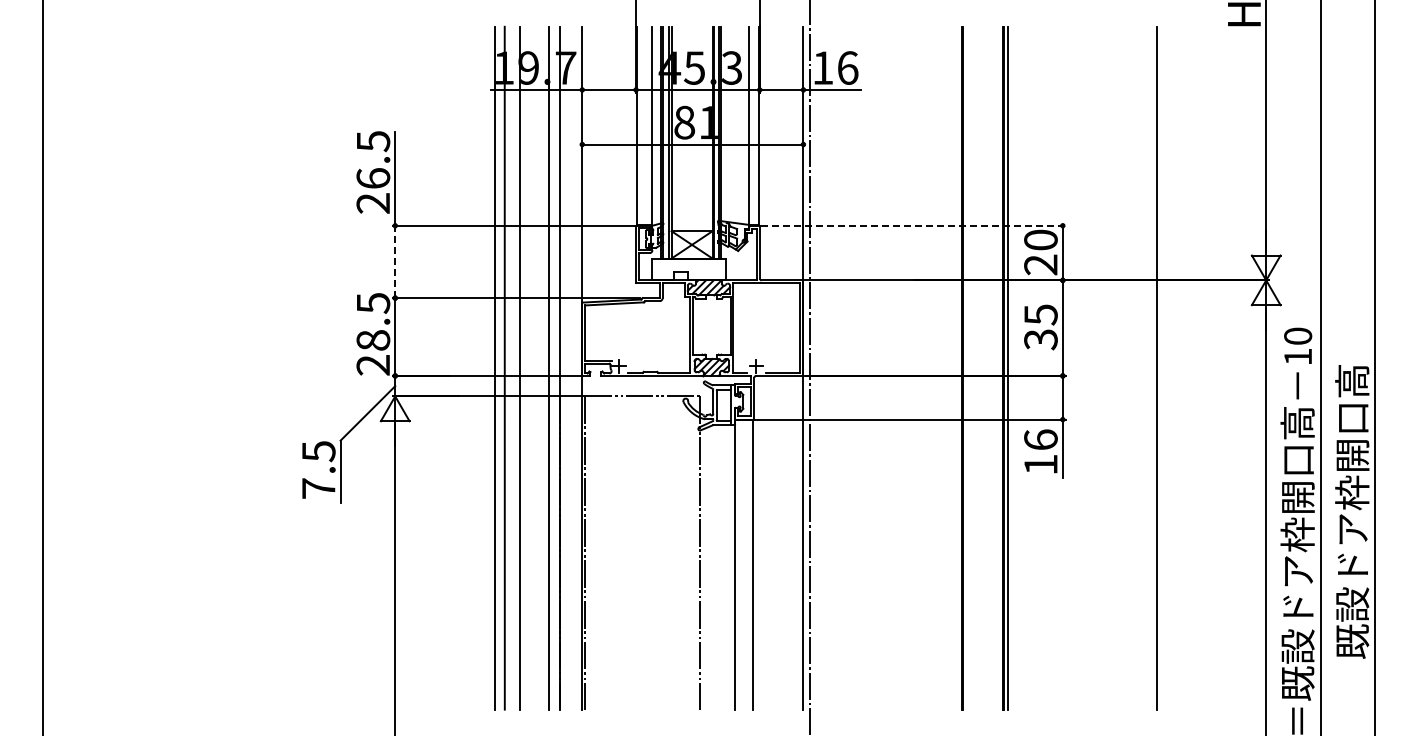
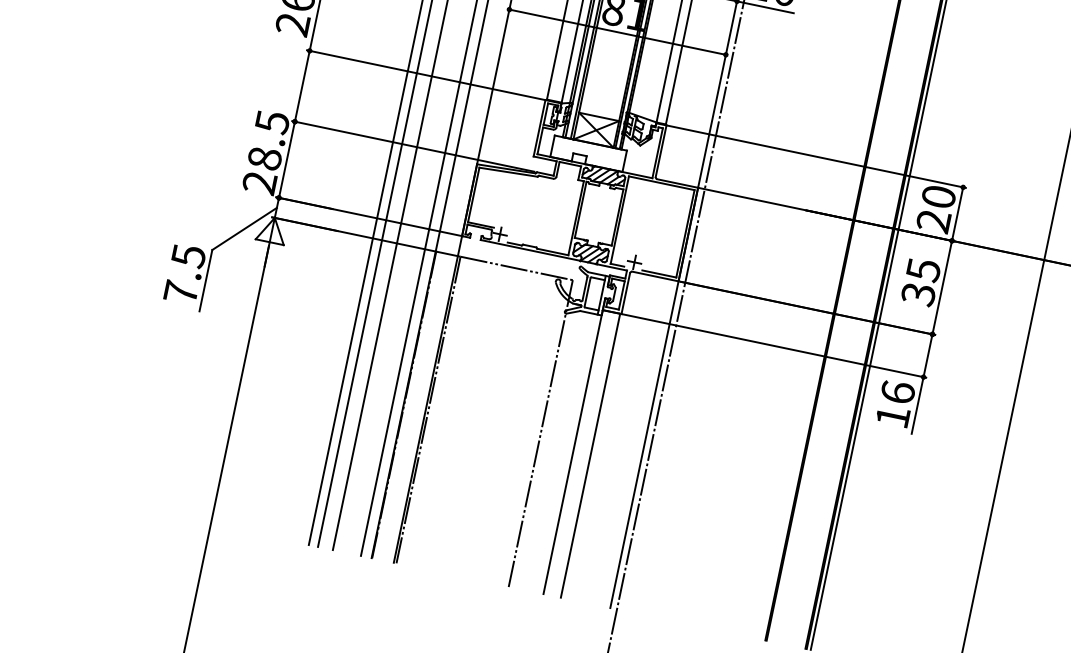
line: (913, 225) -> (817, 156), dashed -> solid
line: (395, 261) -> (302, 85), dashed -> solid

